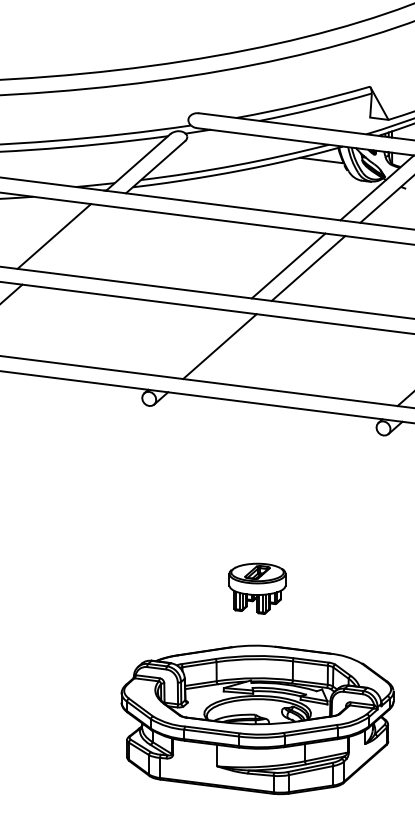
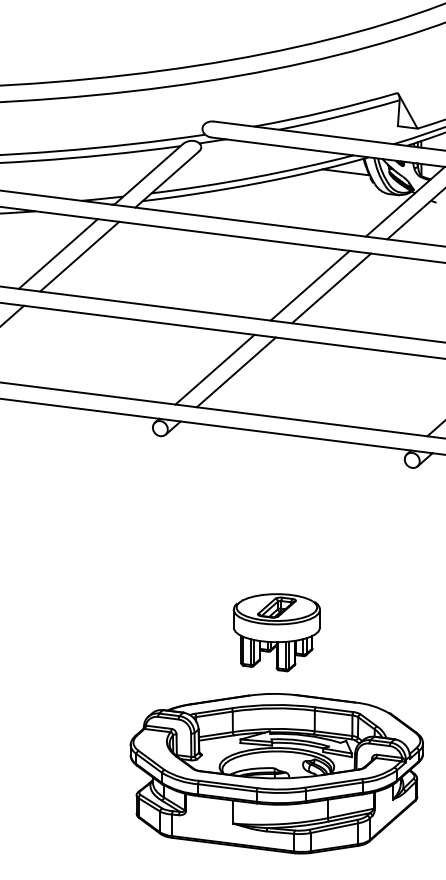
line: (74, 238) -> (79, 256), added
line: (199, 343) -> (214, 369), added
part: (257, 588) -> (276, 632), size x1.43

